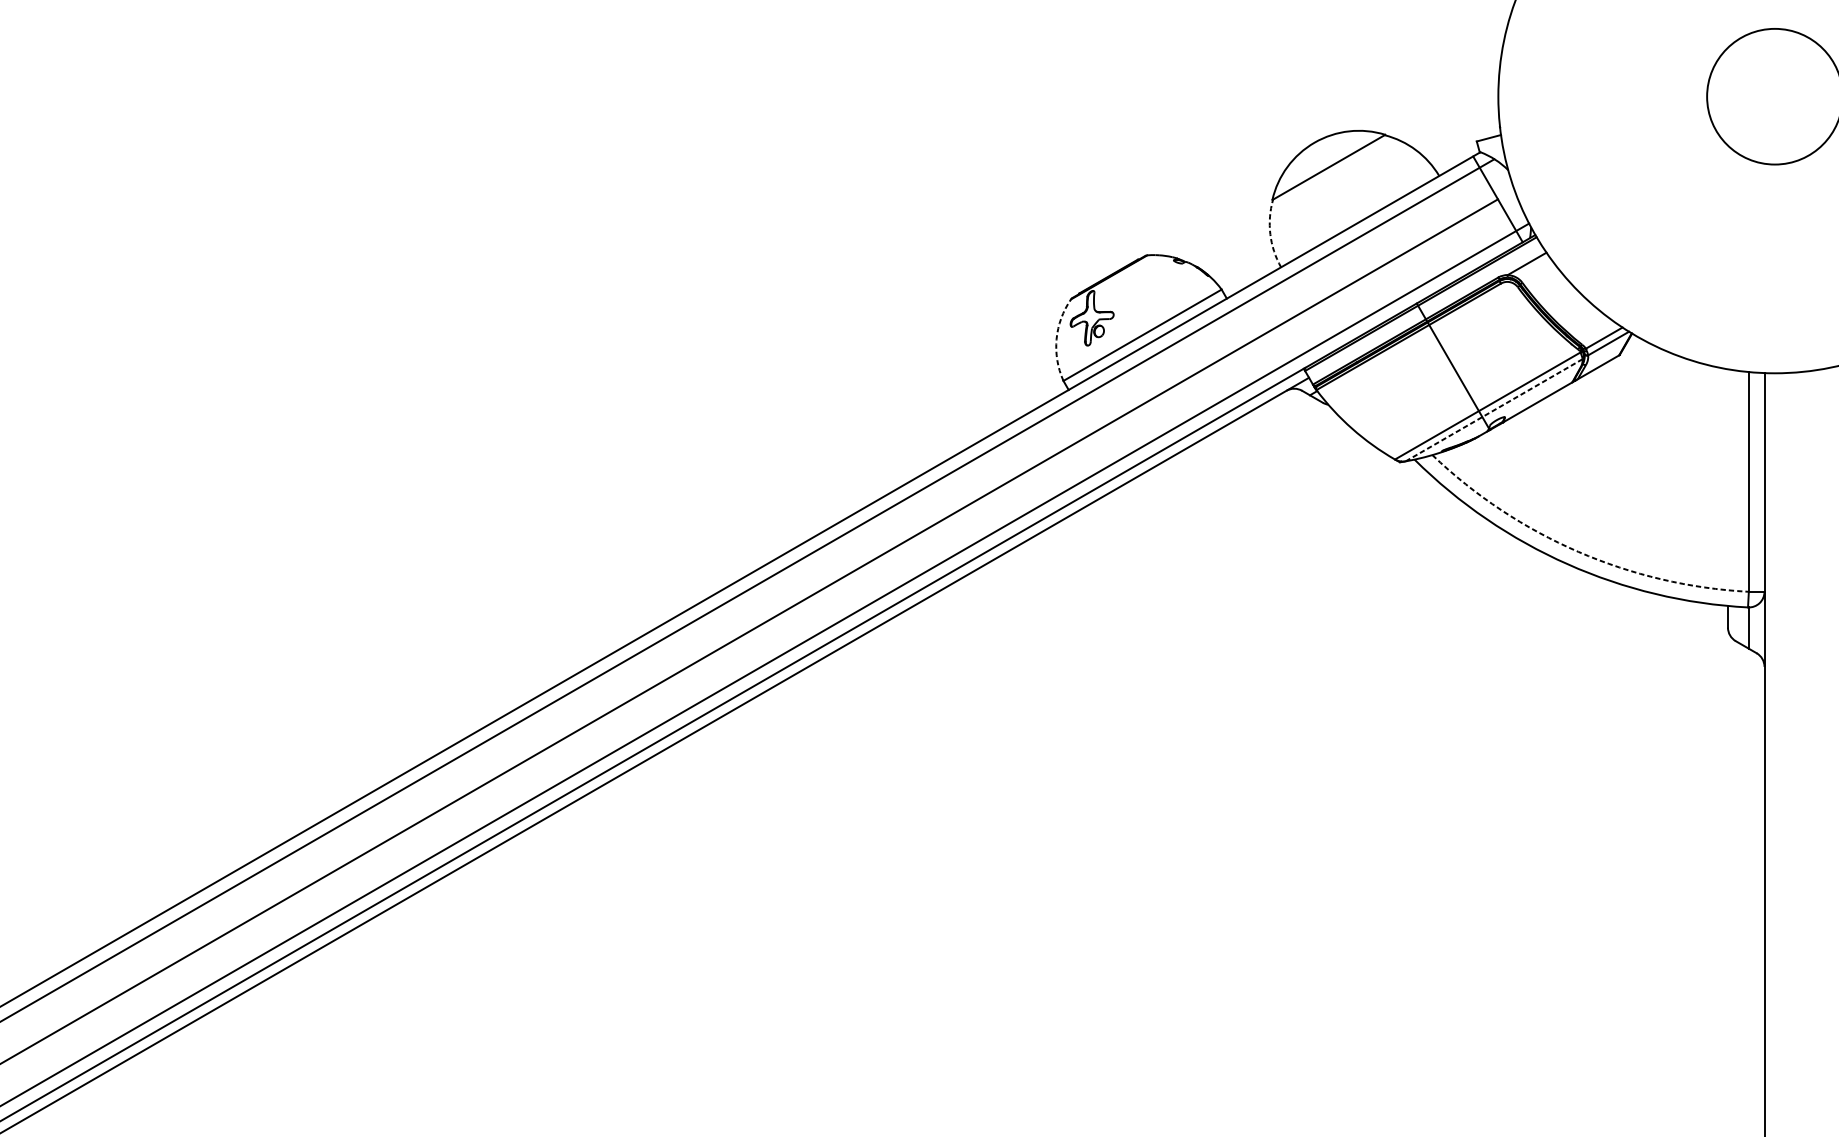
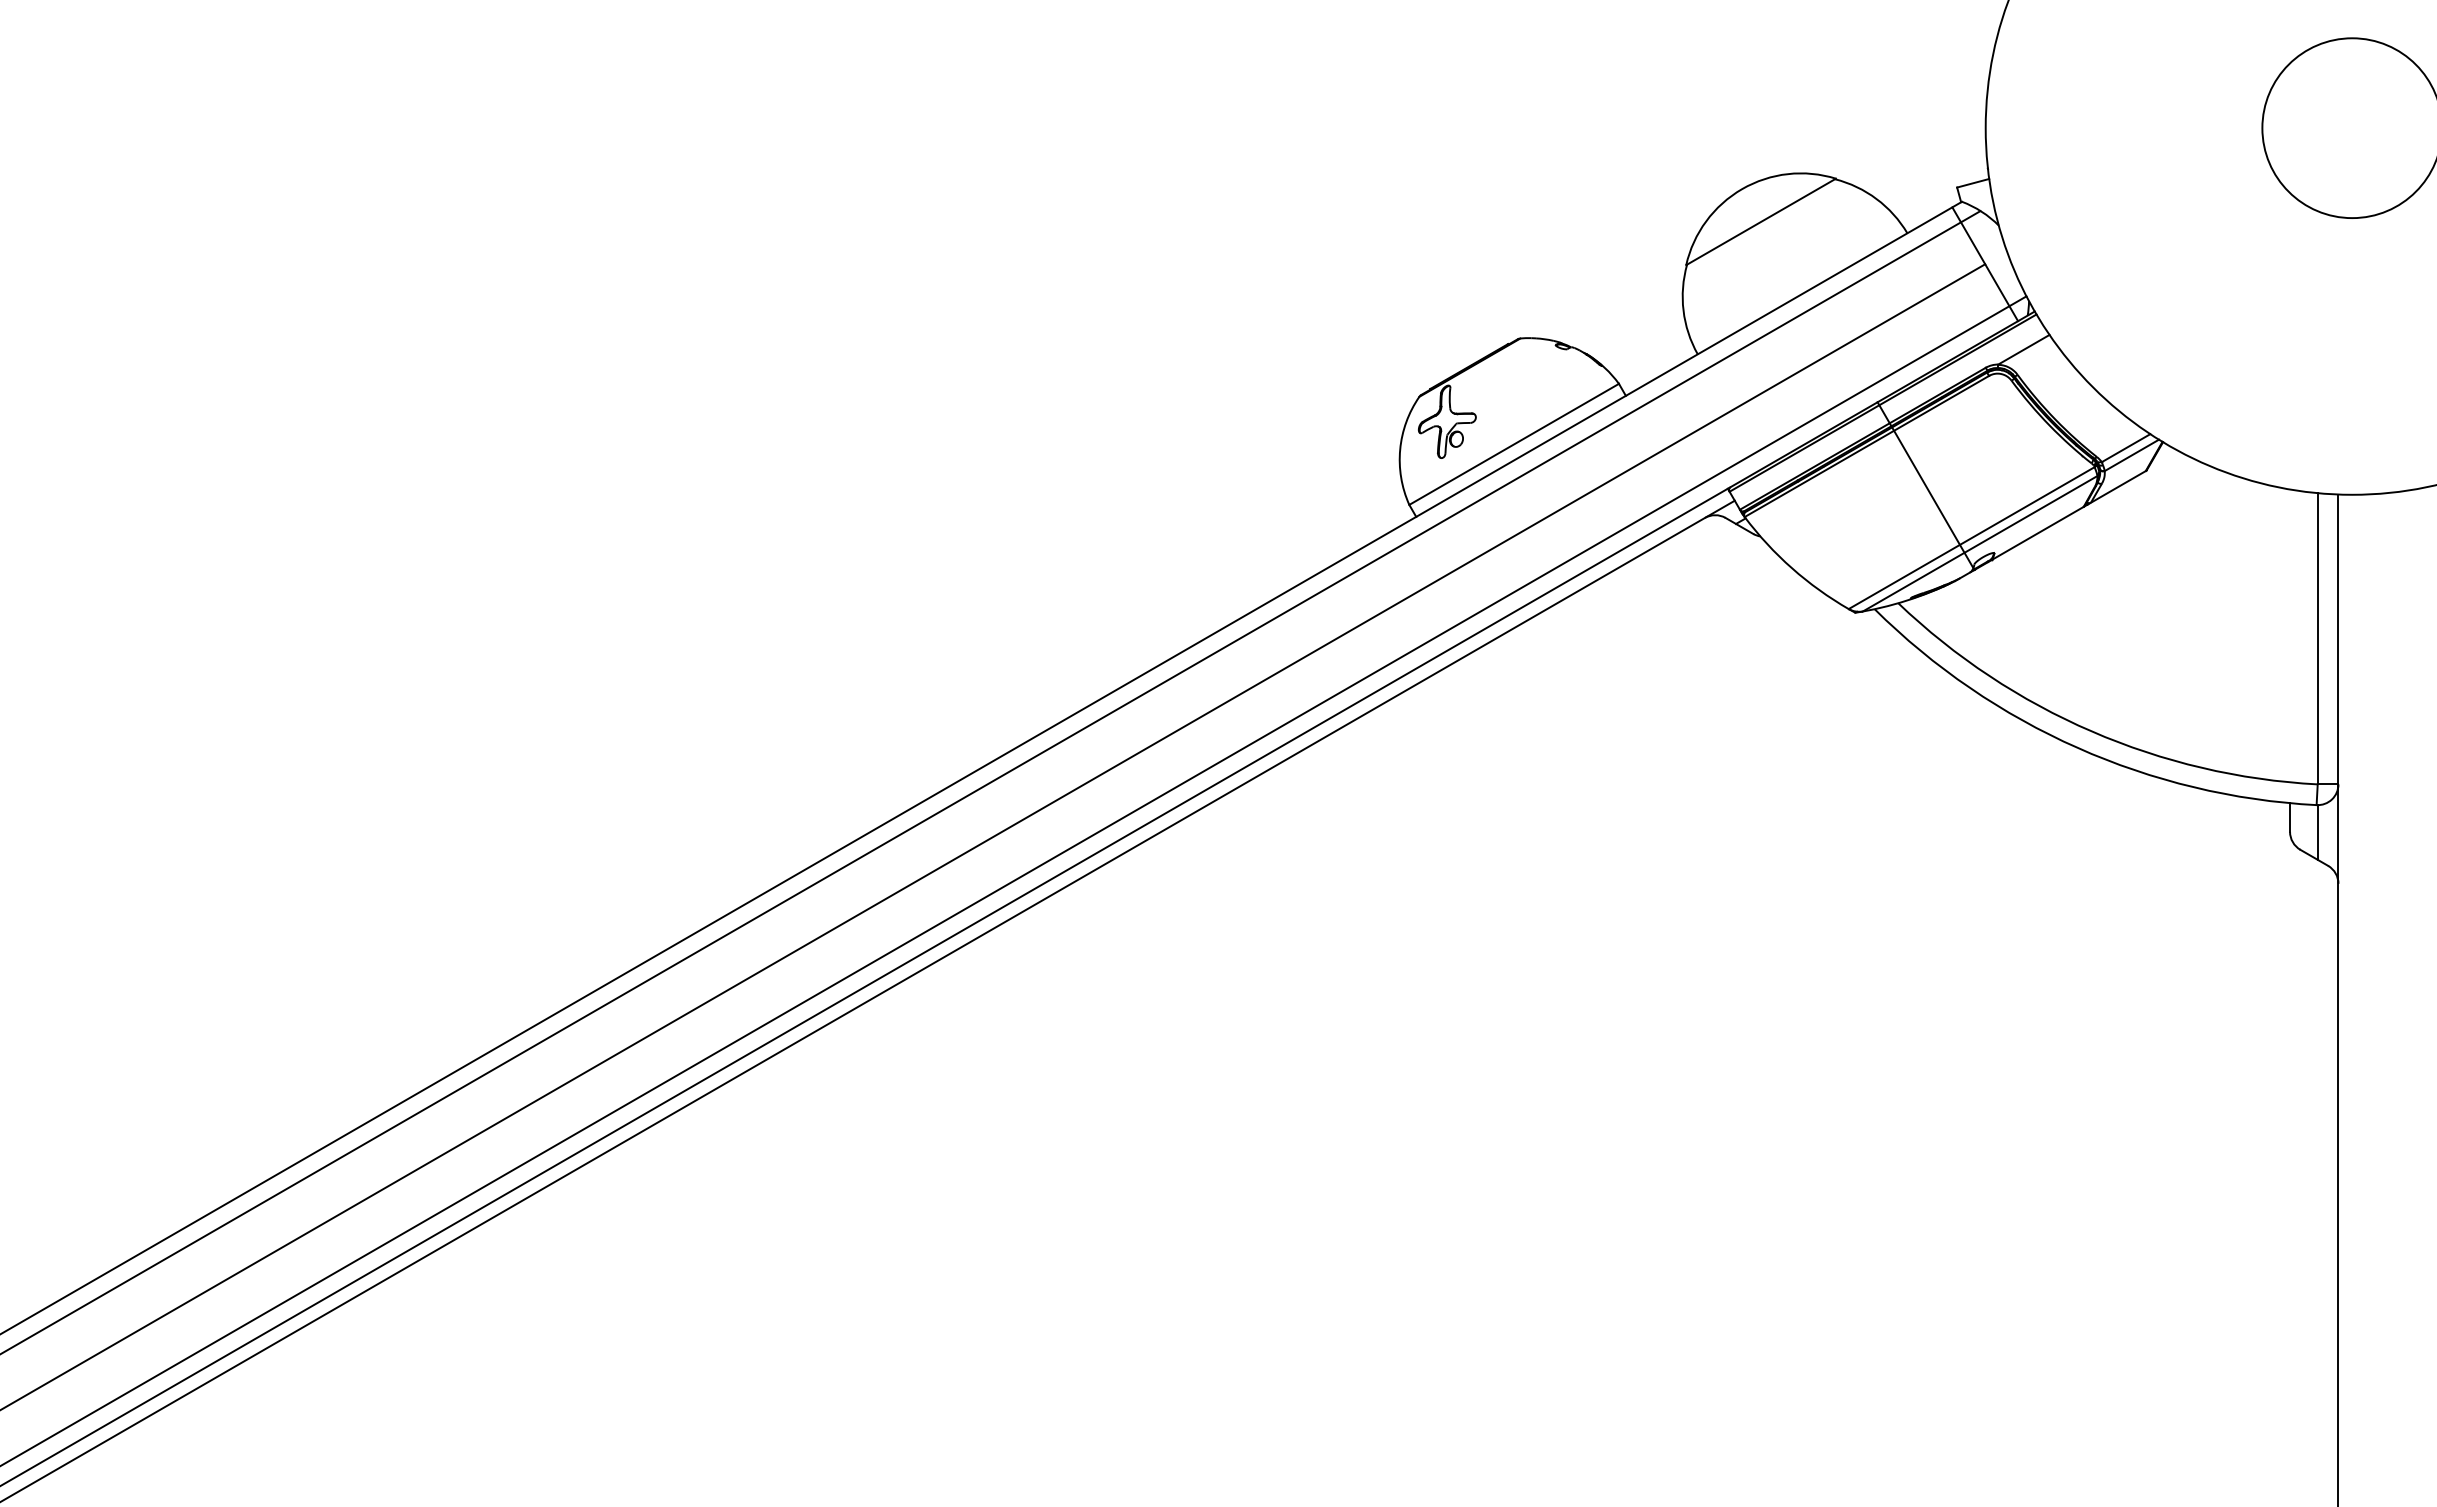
arc: (1270, 234) -> (1683, 310), dashed -> solid
arc: (1056, 339) -> (1400, 449), dashed -> solid
line: (1494, 410) -> (1980, 543), dashed -> solid
arc: (1578, 551) -> (2091, 731), dashed -> solid

